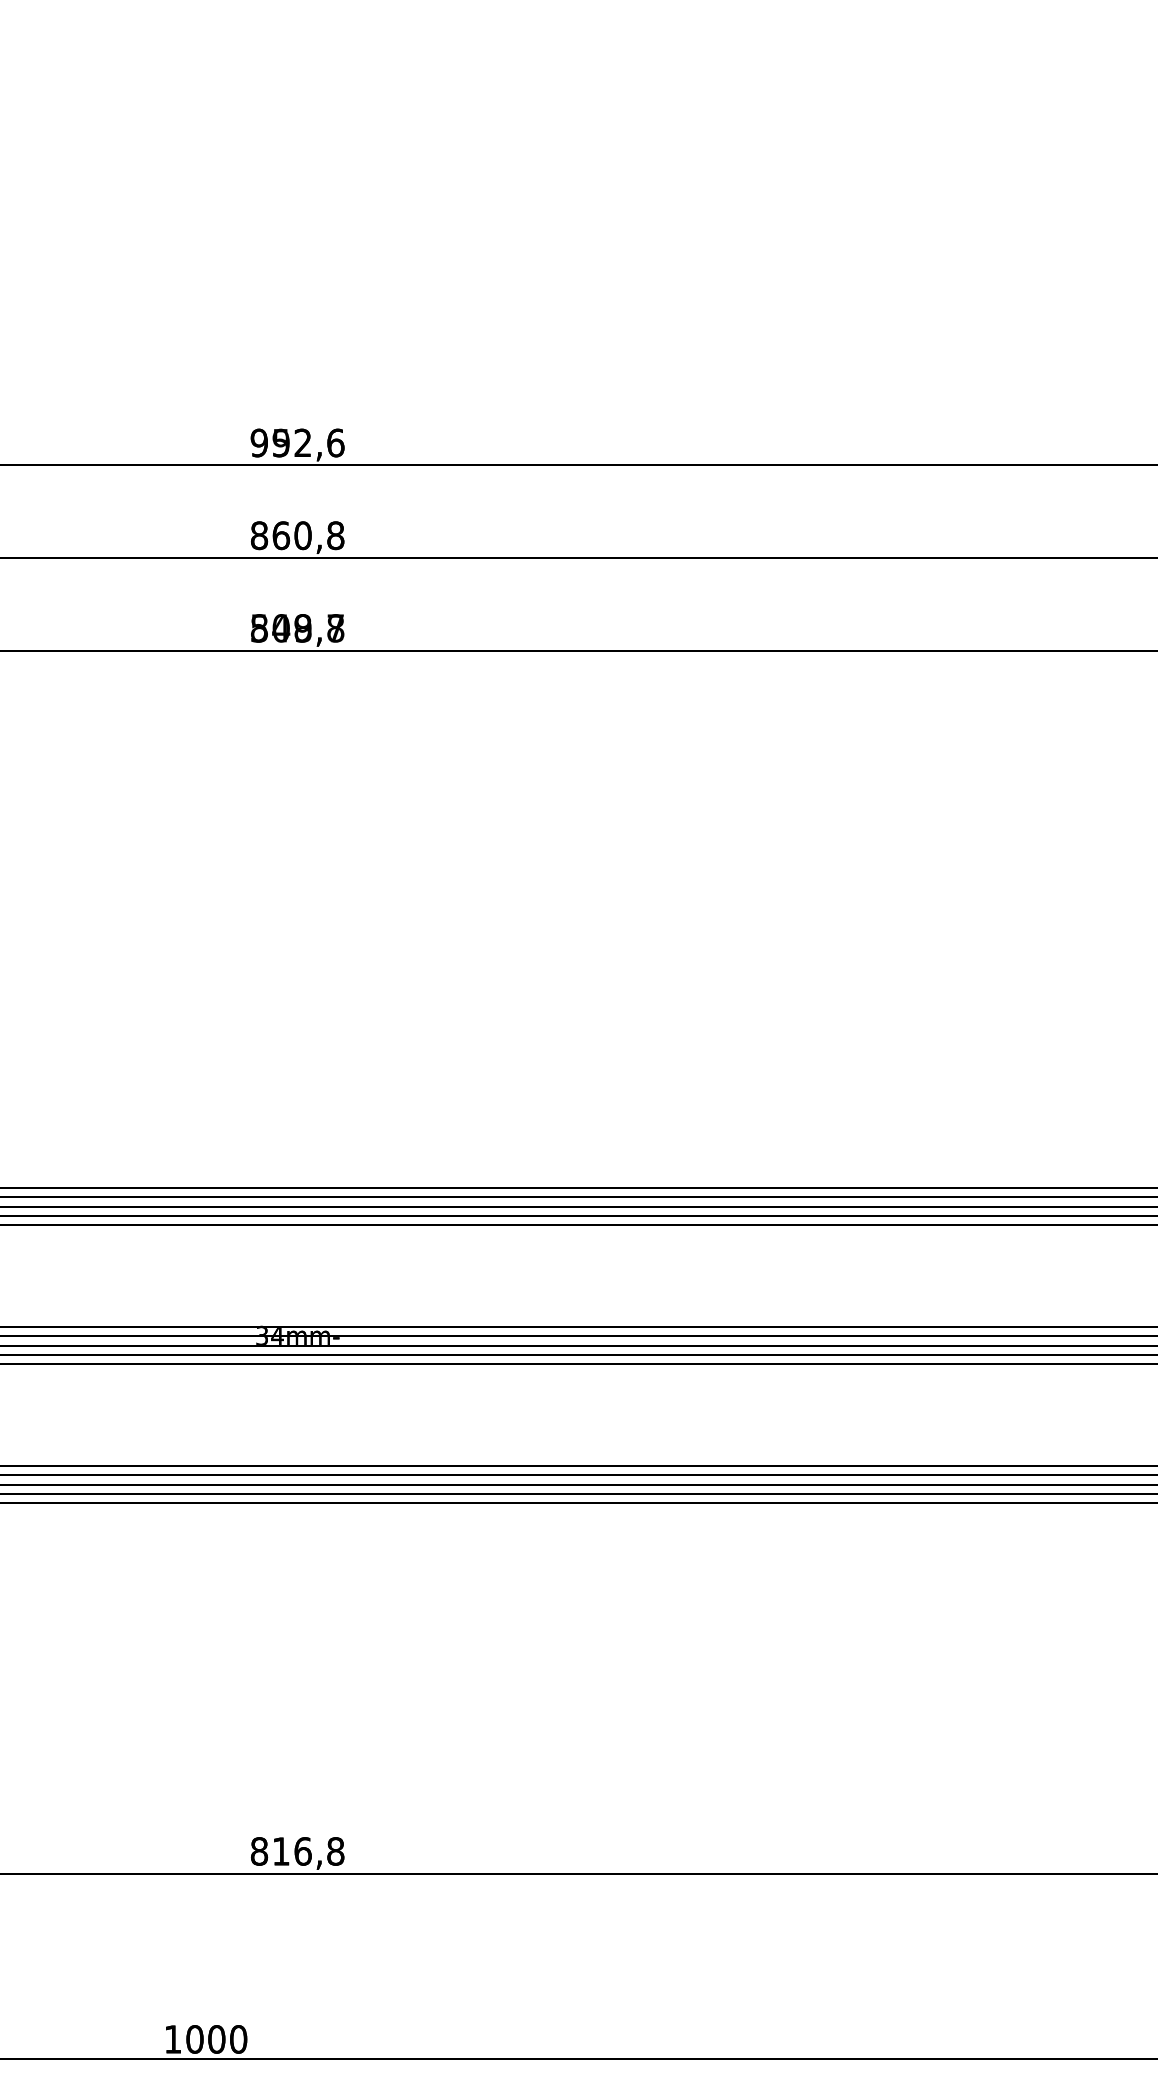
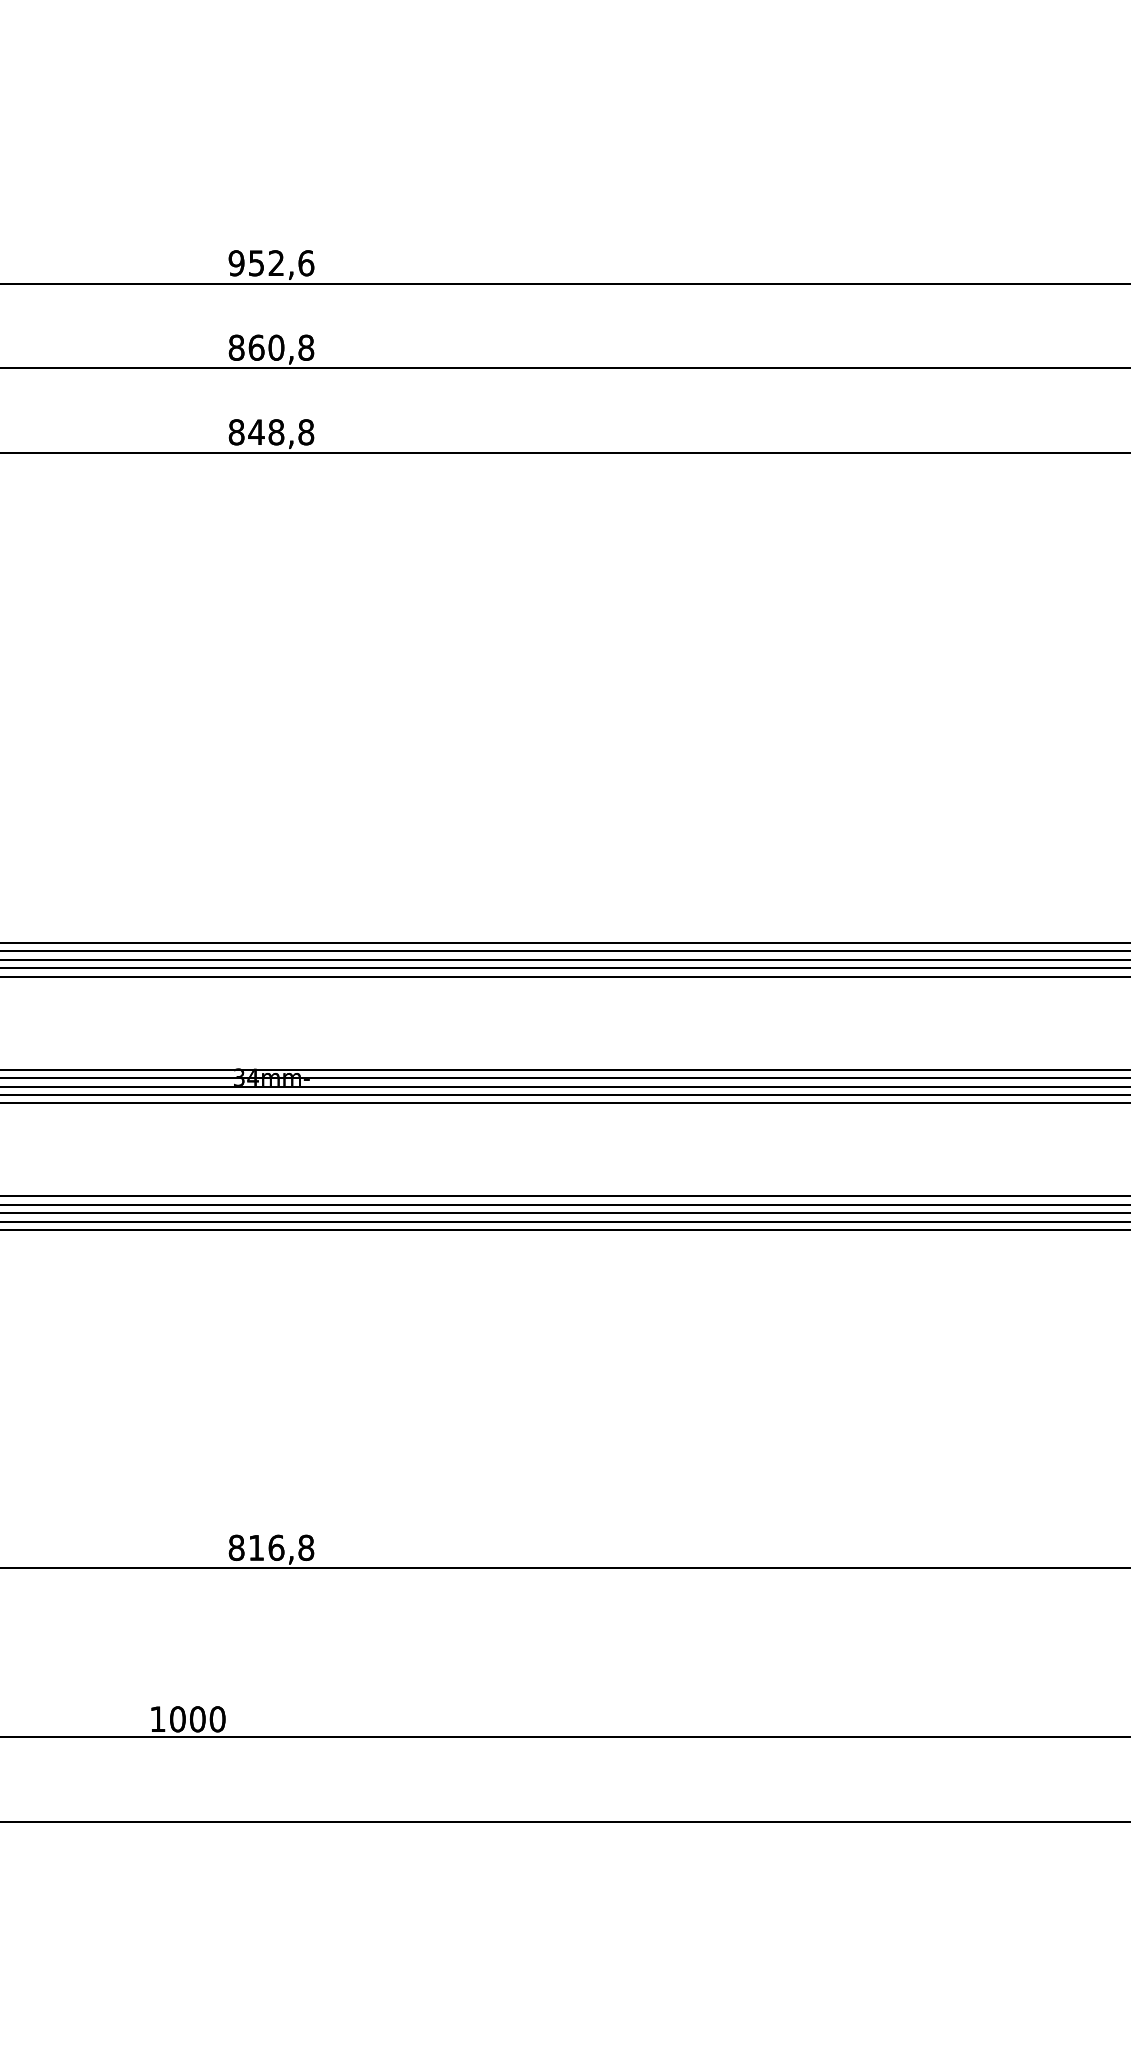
text: (281, 443) -> (256, 263), 992,6 -> 952,6
text: (297, 628) -> (271, 432), 509,7 -> 848,8

